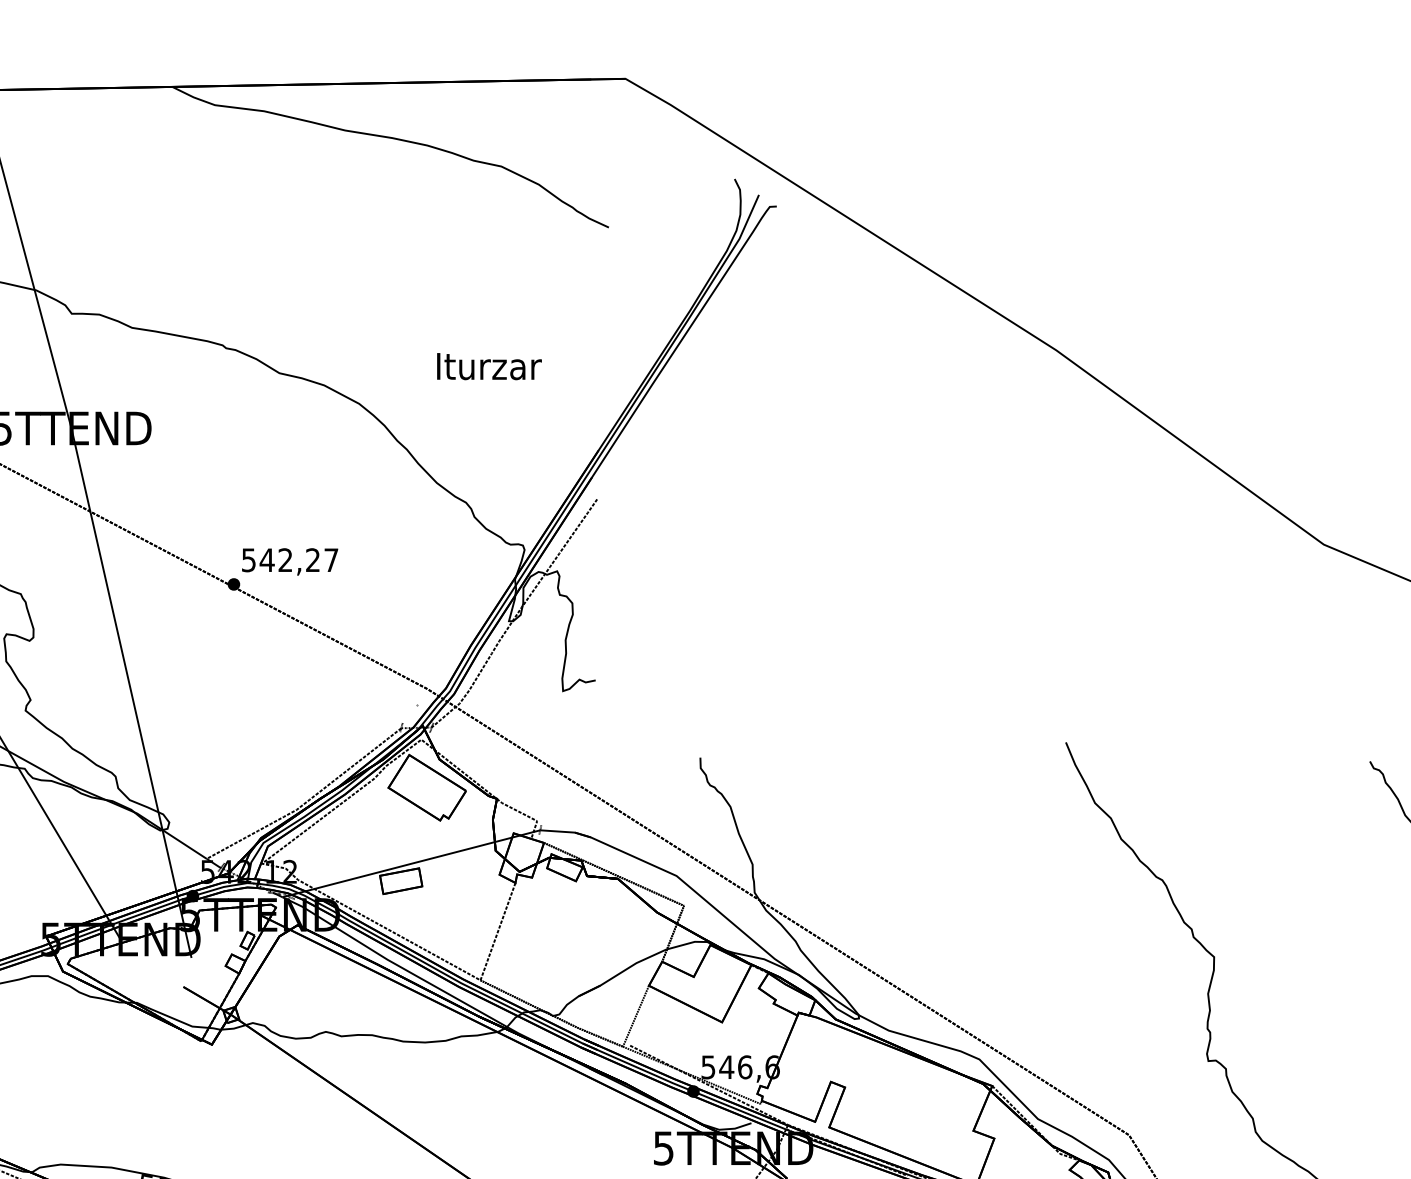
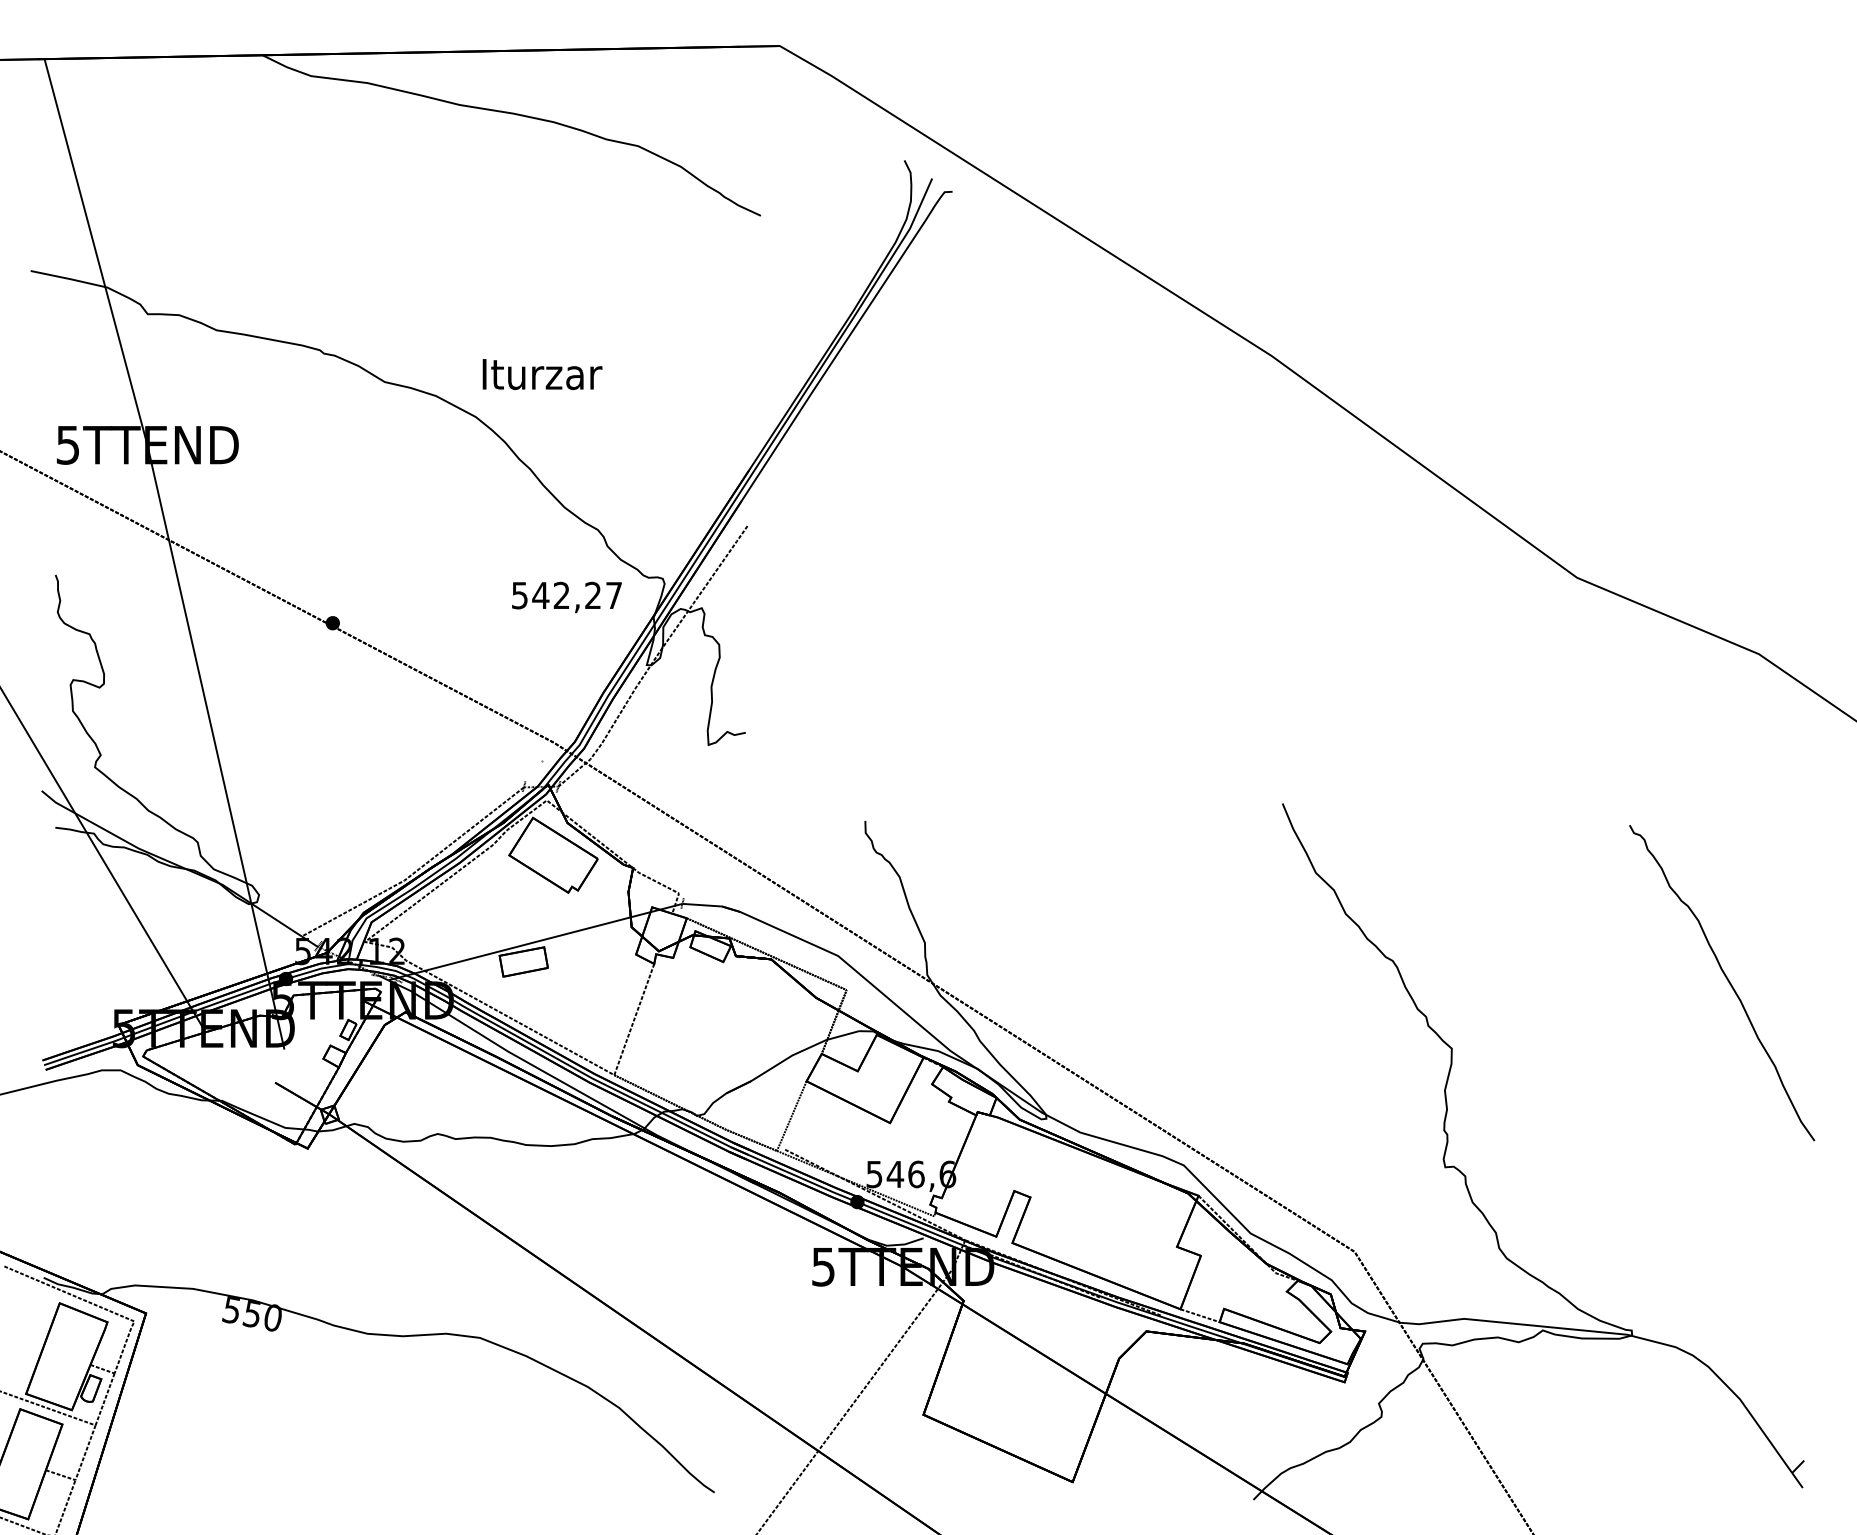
text: (489, 366) -> (542, 374), moved
text: (289, 561) -> (566, 597), moved

